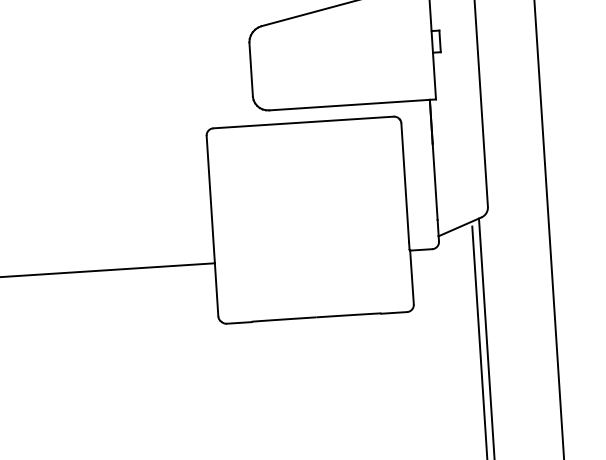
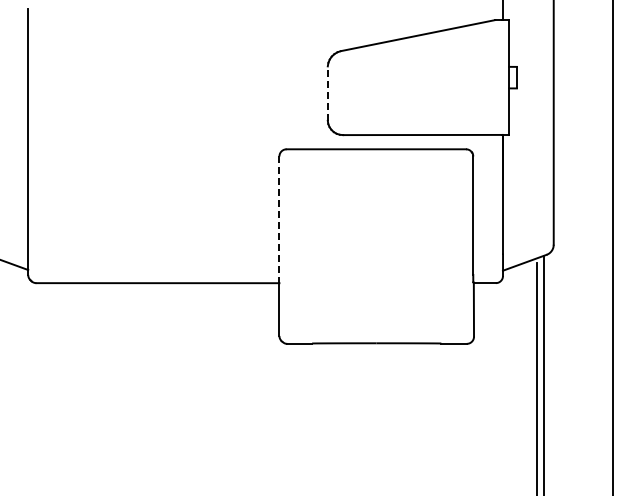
line: (250, 69) -> (327, 93), solid -> dashed
line: (210, 200) -> (279, 220), solid -> dashed

